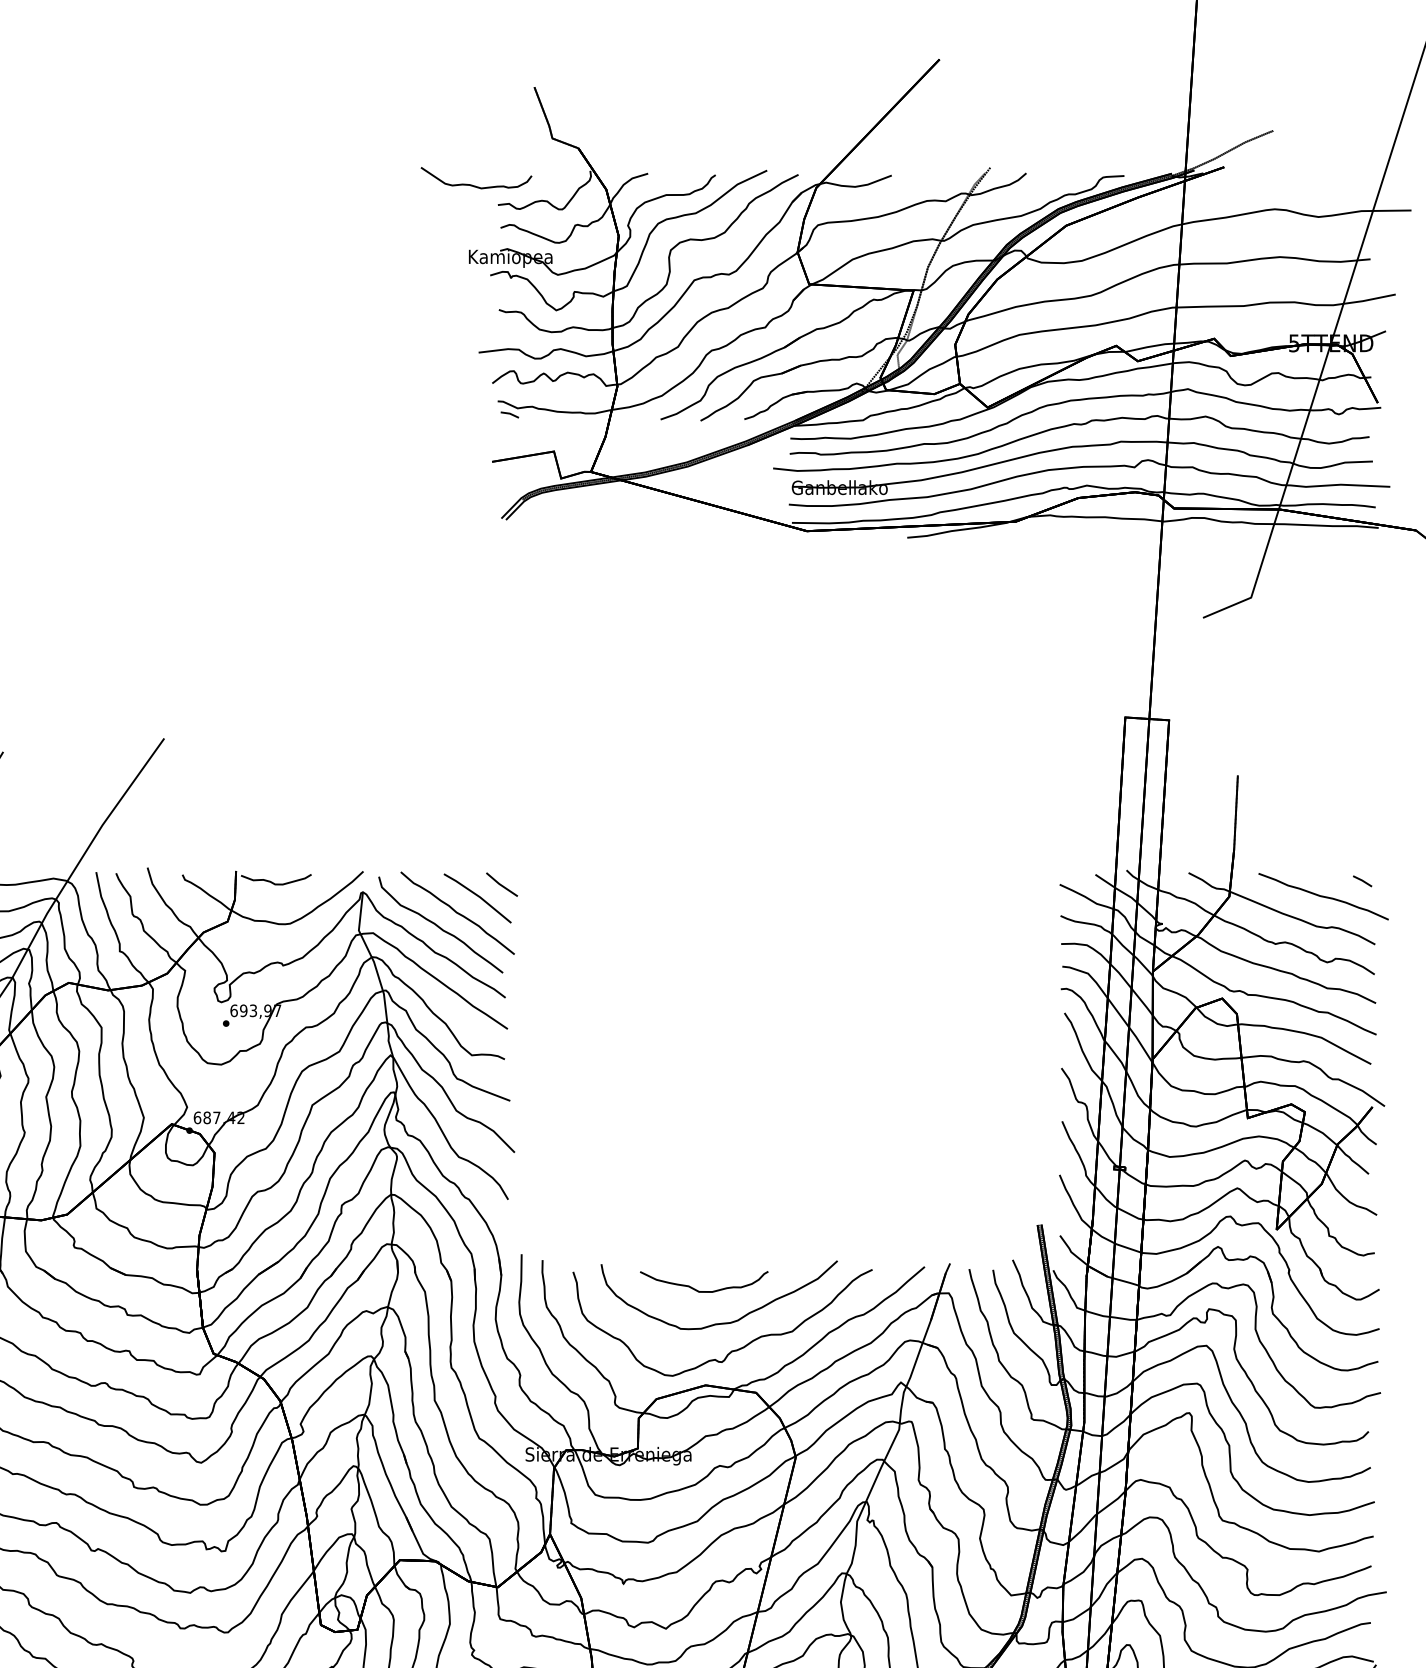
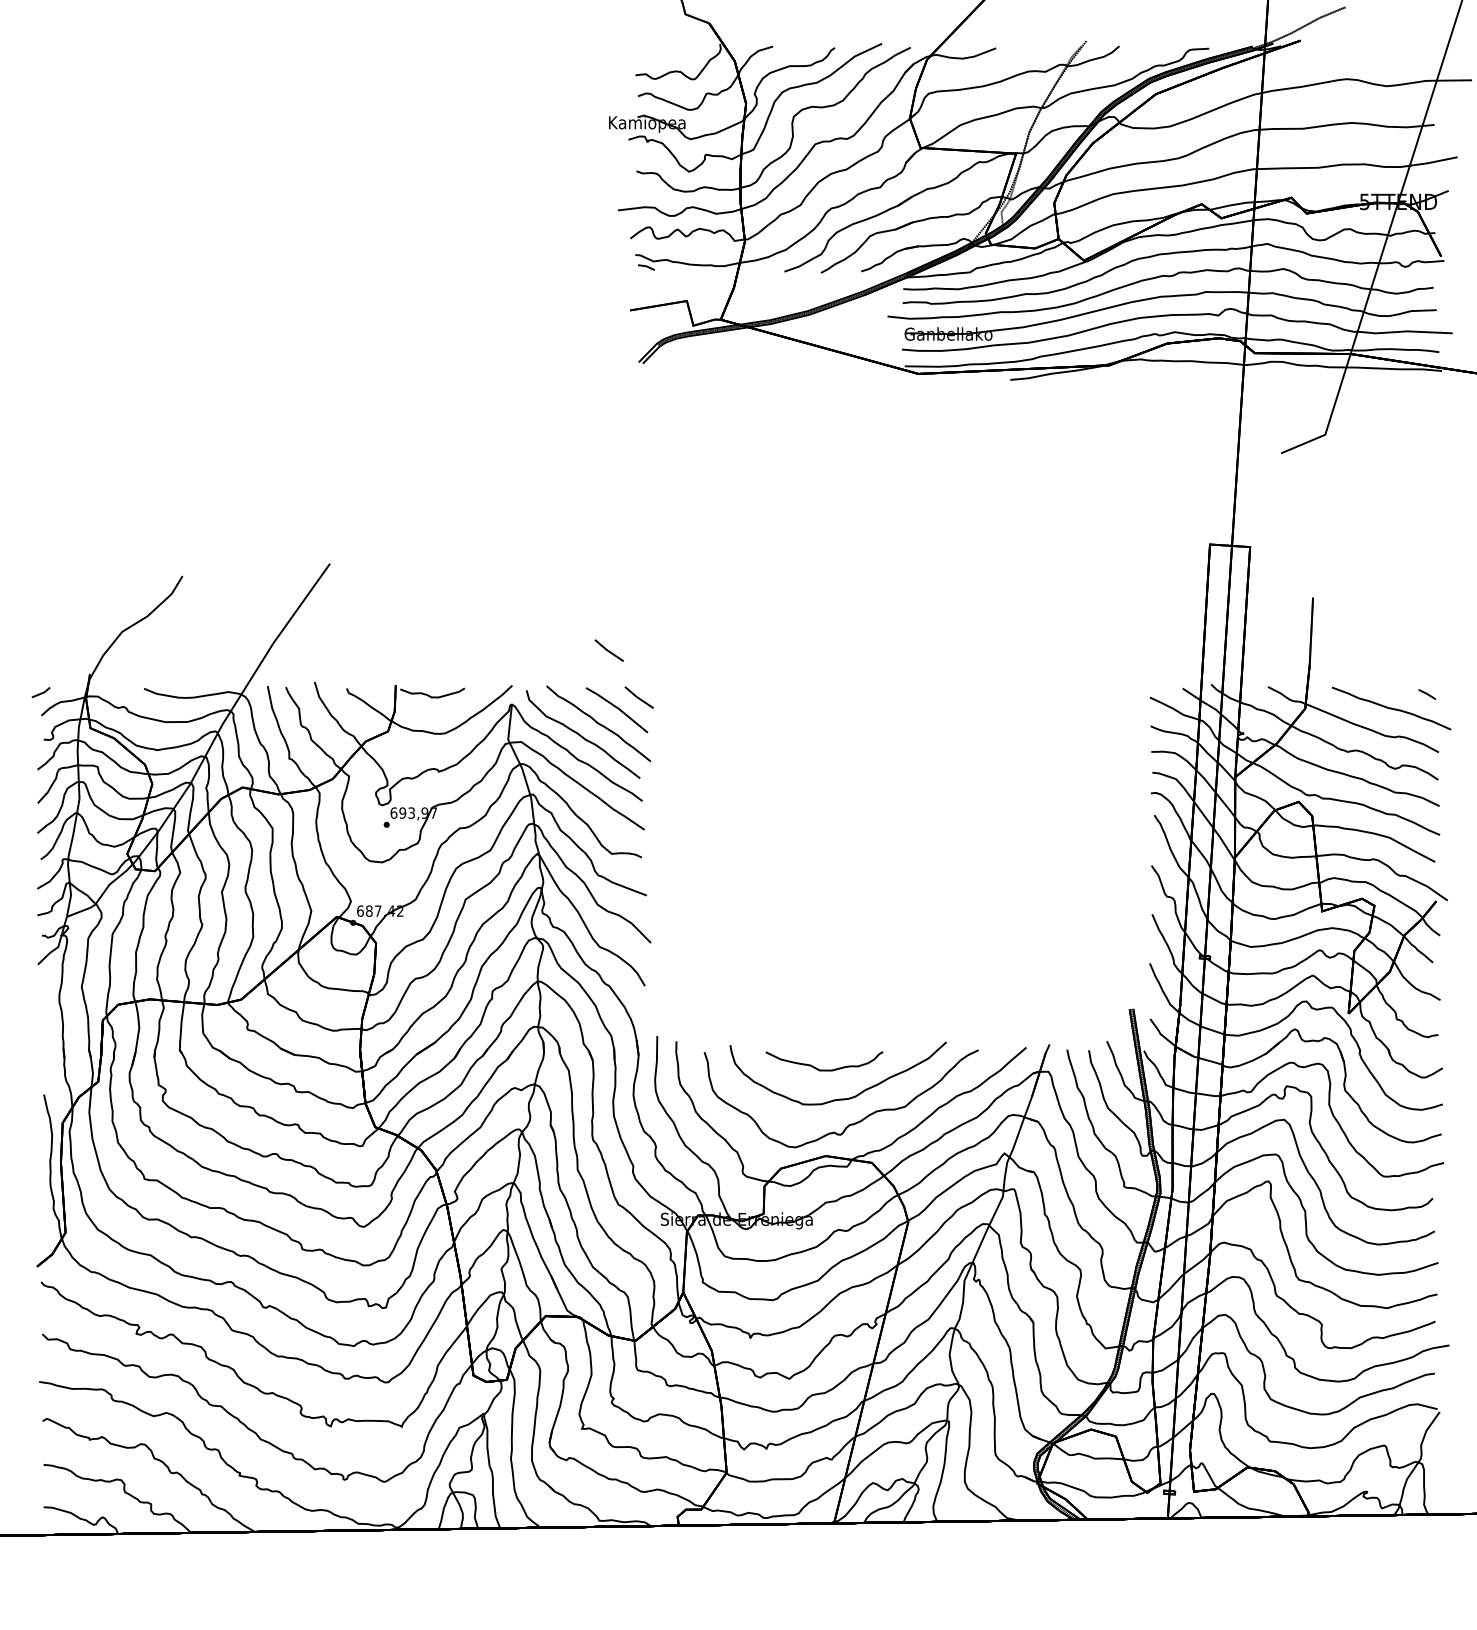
curve: (472, 184) -> (612, 56), removed
line: (468, 833) -> (608, 650), added

